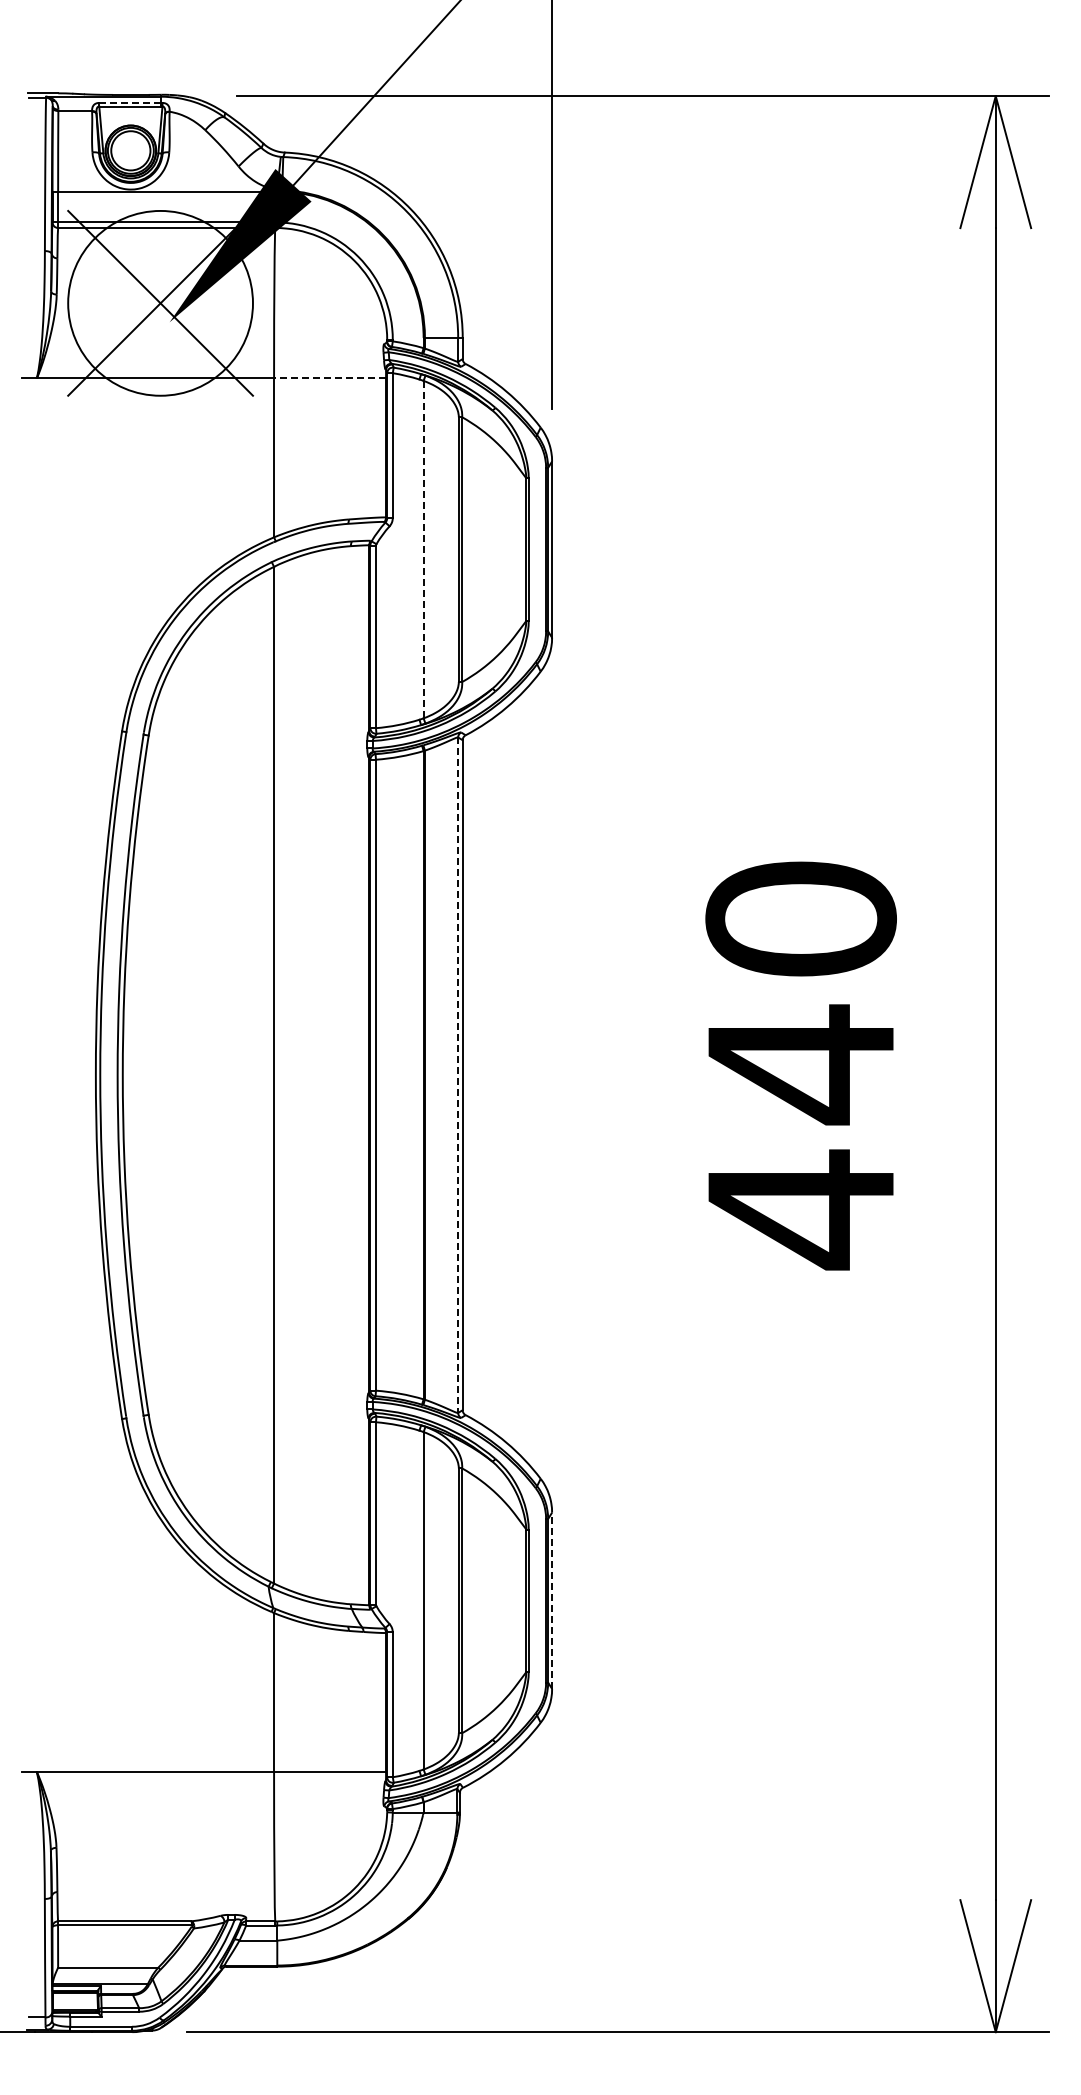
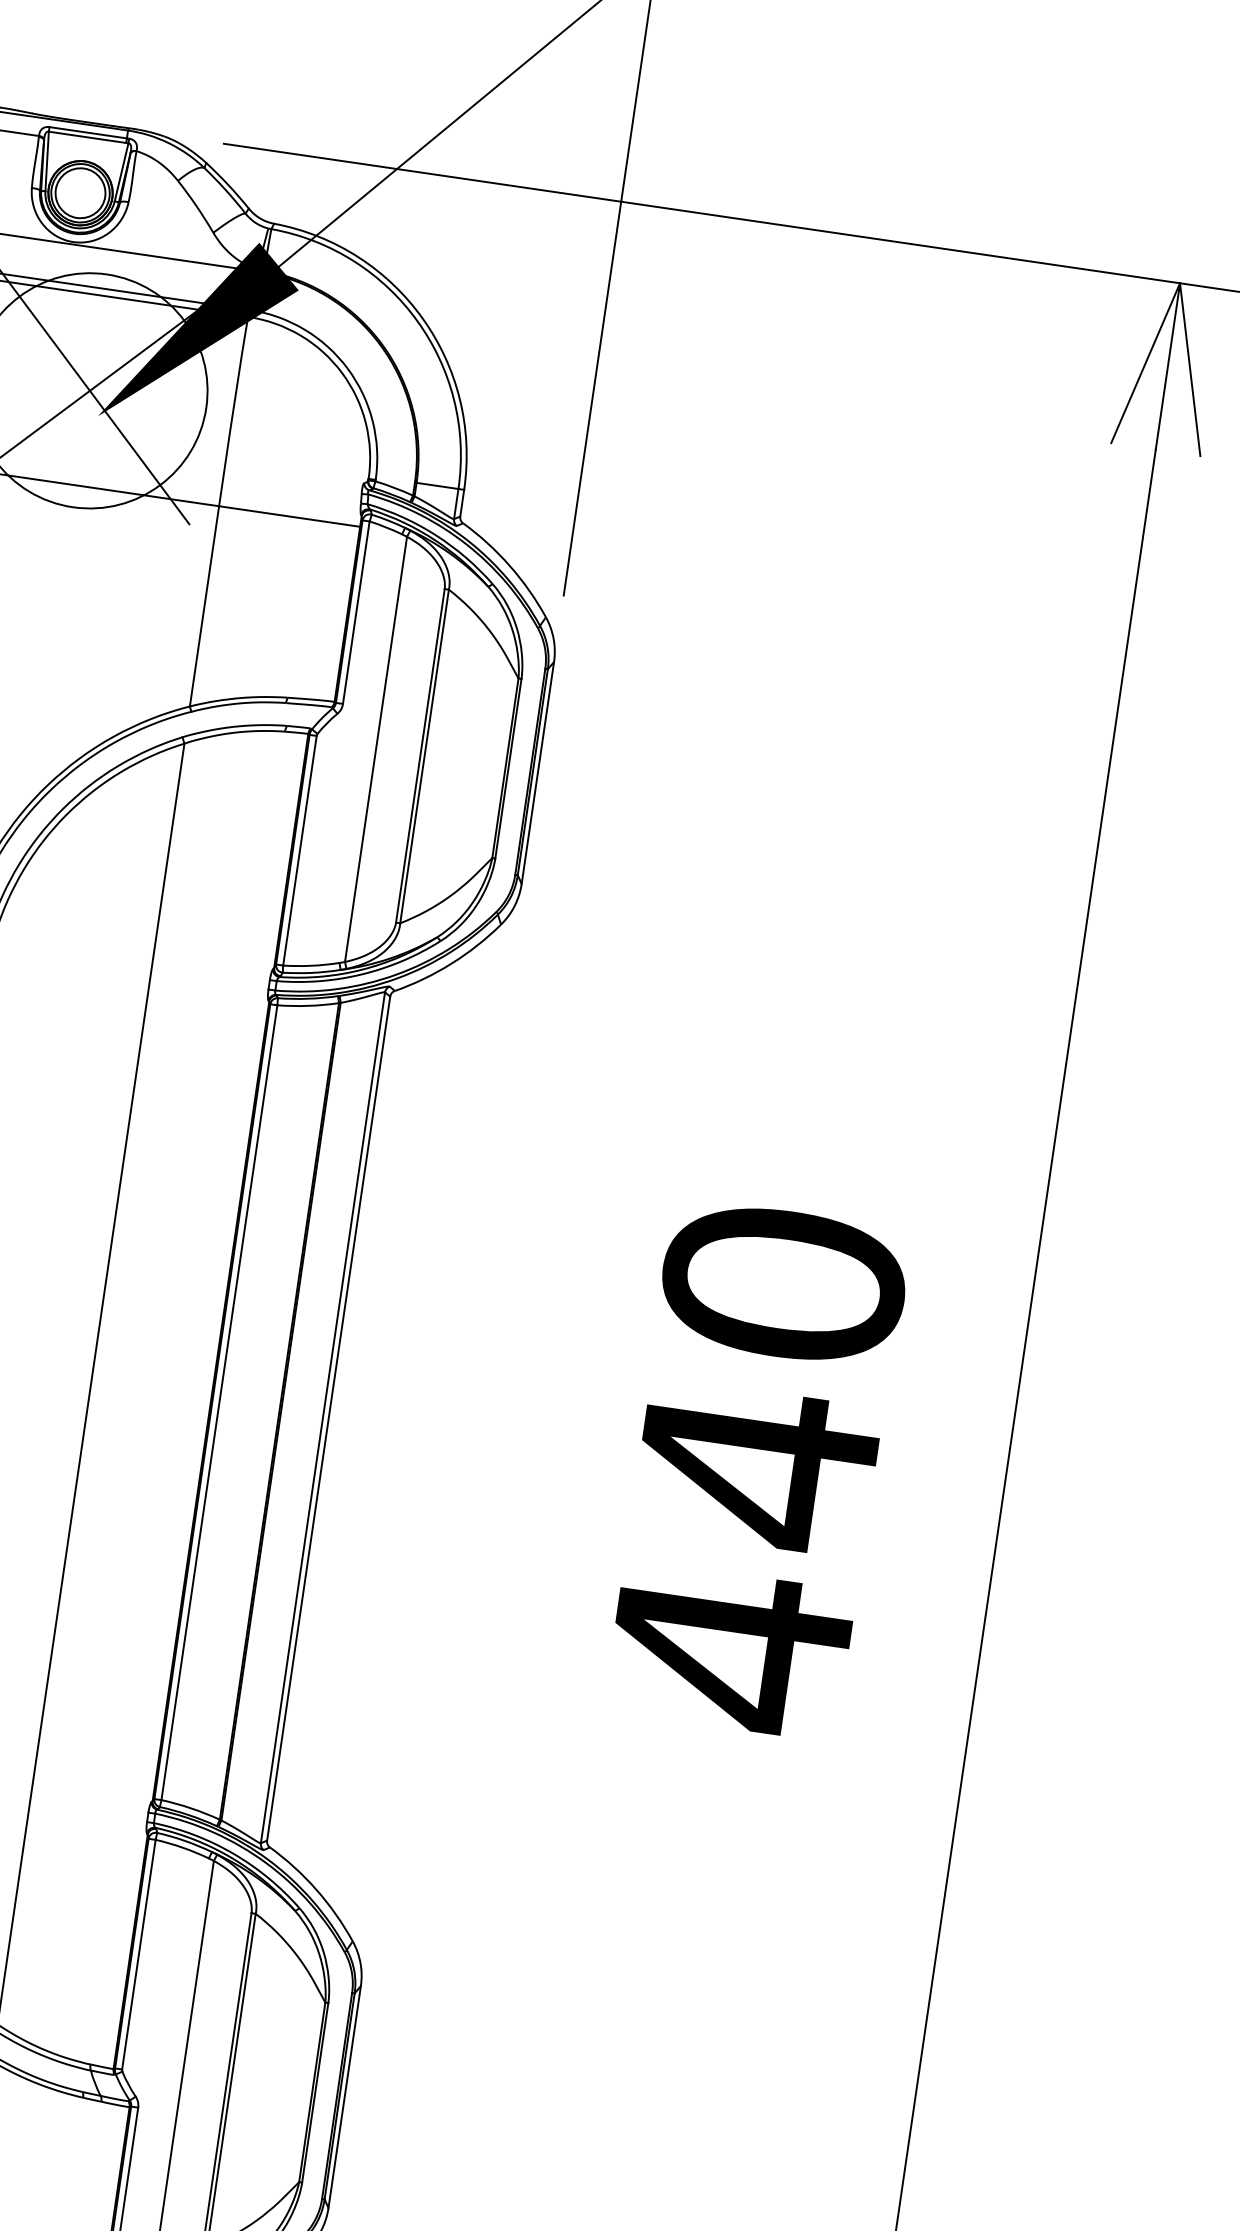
line: (129, 102) -> (87, 132), dashed -> solid
line: (330, 378) -> (290, 516), dashed -> solid
line: (423, 549) -> (375, 749), dashed -> solid
line: (458, 1075) -> (323, 1418), dashed -> solid
line: (552, 1600) -> (345, 2096), dashed -> solid

